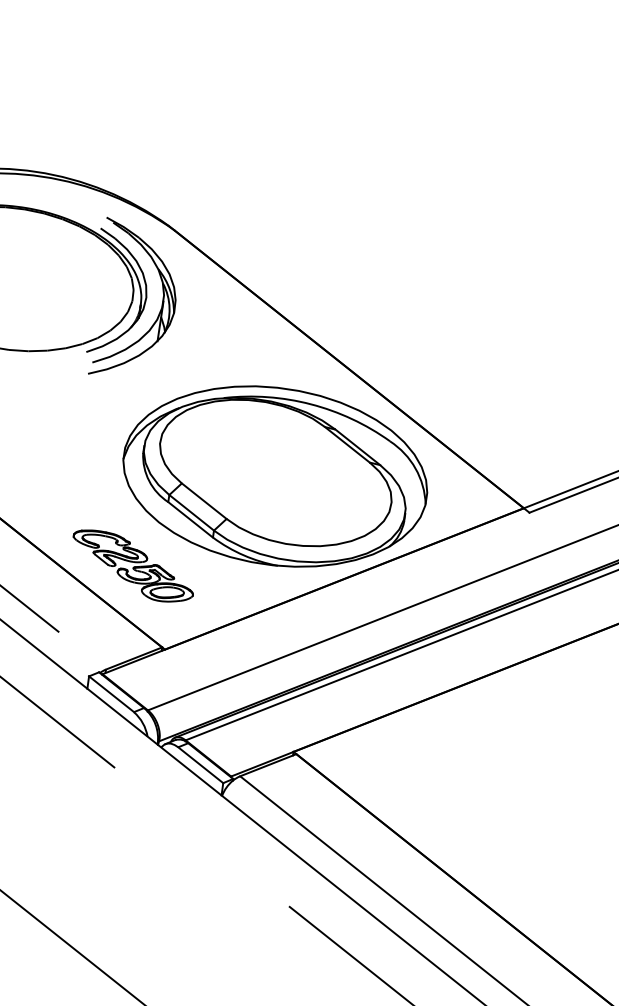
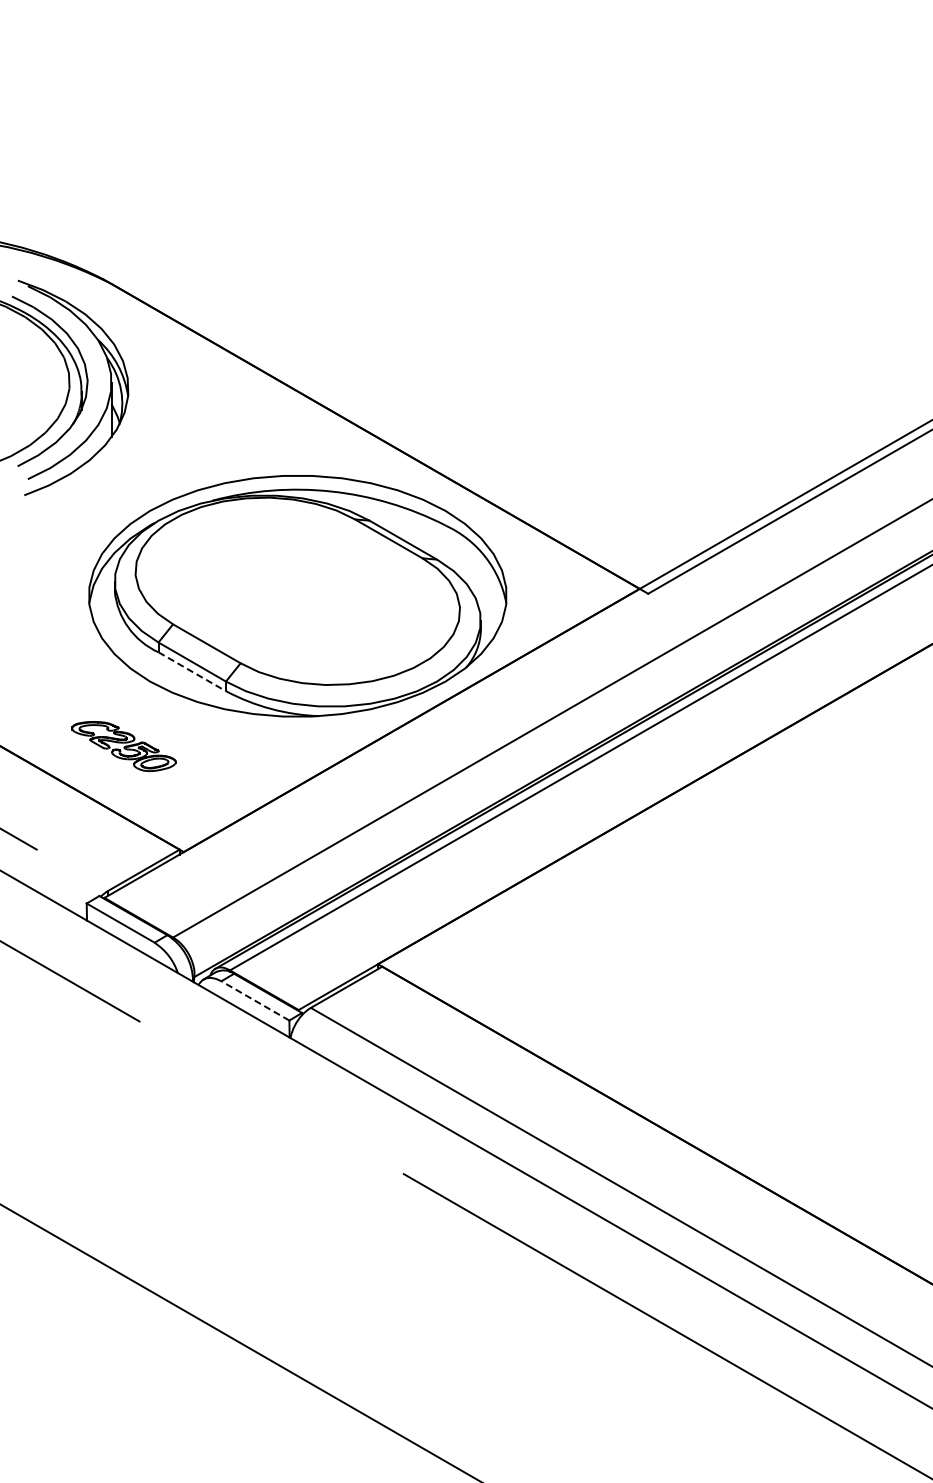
line: (190, 519) -> (192, 671), solid -> dashed
part: (132, 566) -> (123, 746), size x0.6
line: (200, 764) -> (254, 1000), solid -> dashed

